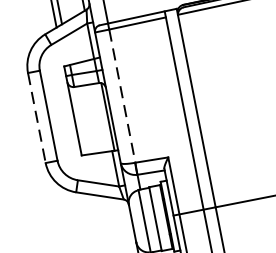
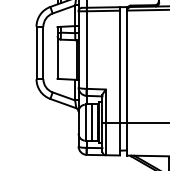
line: (121, 96) -> (86, 50), dashed -> solid
line: (37, 118) -> (36, 53), dashed -> solid

